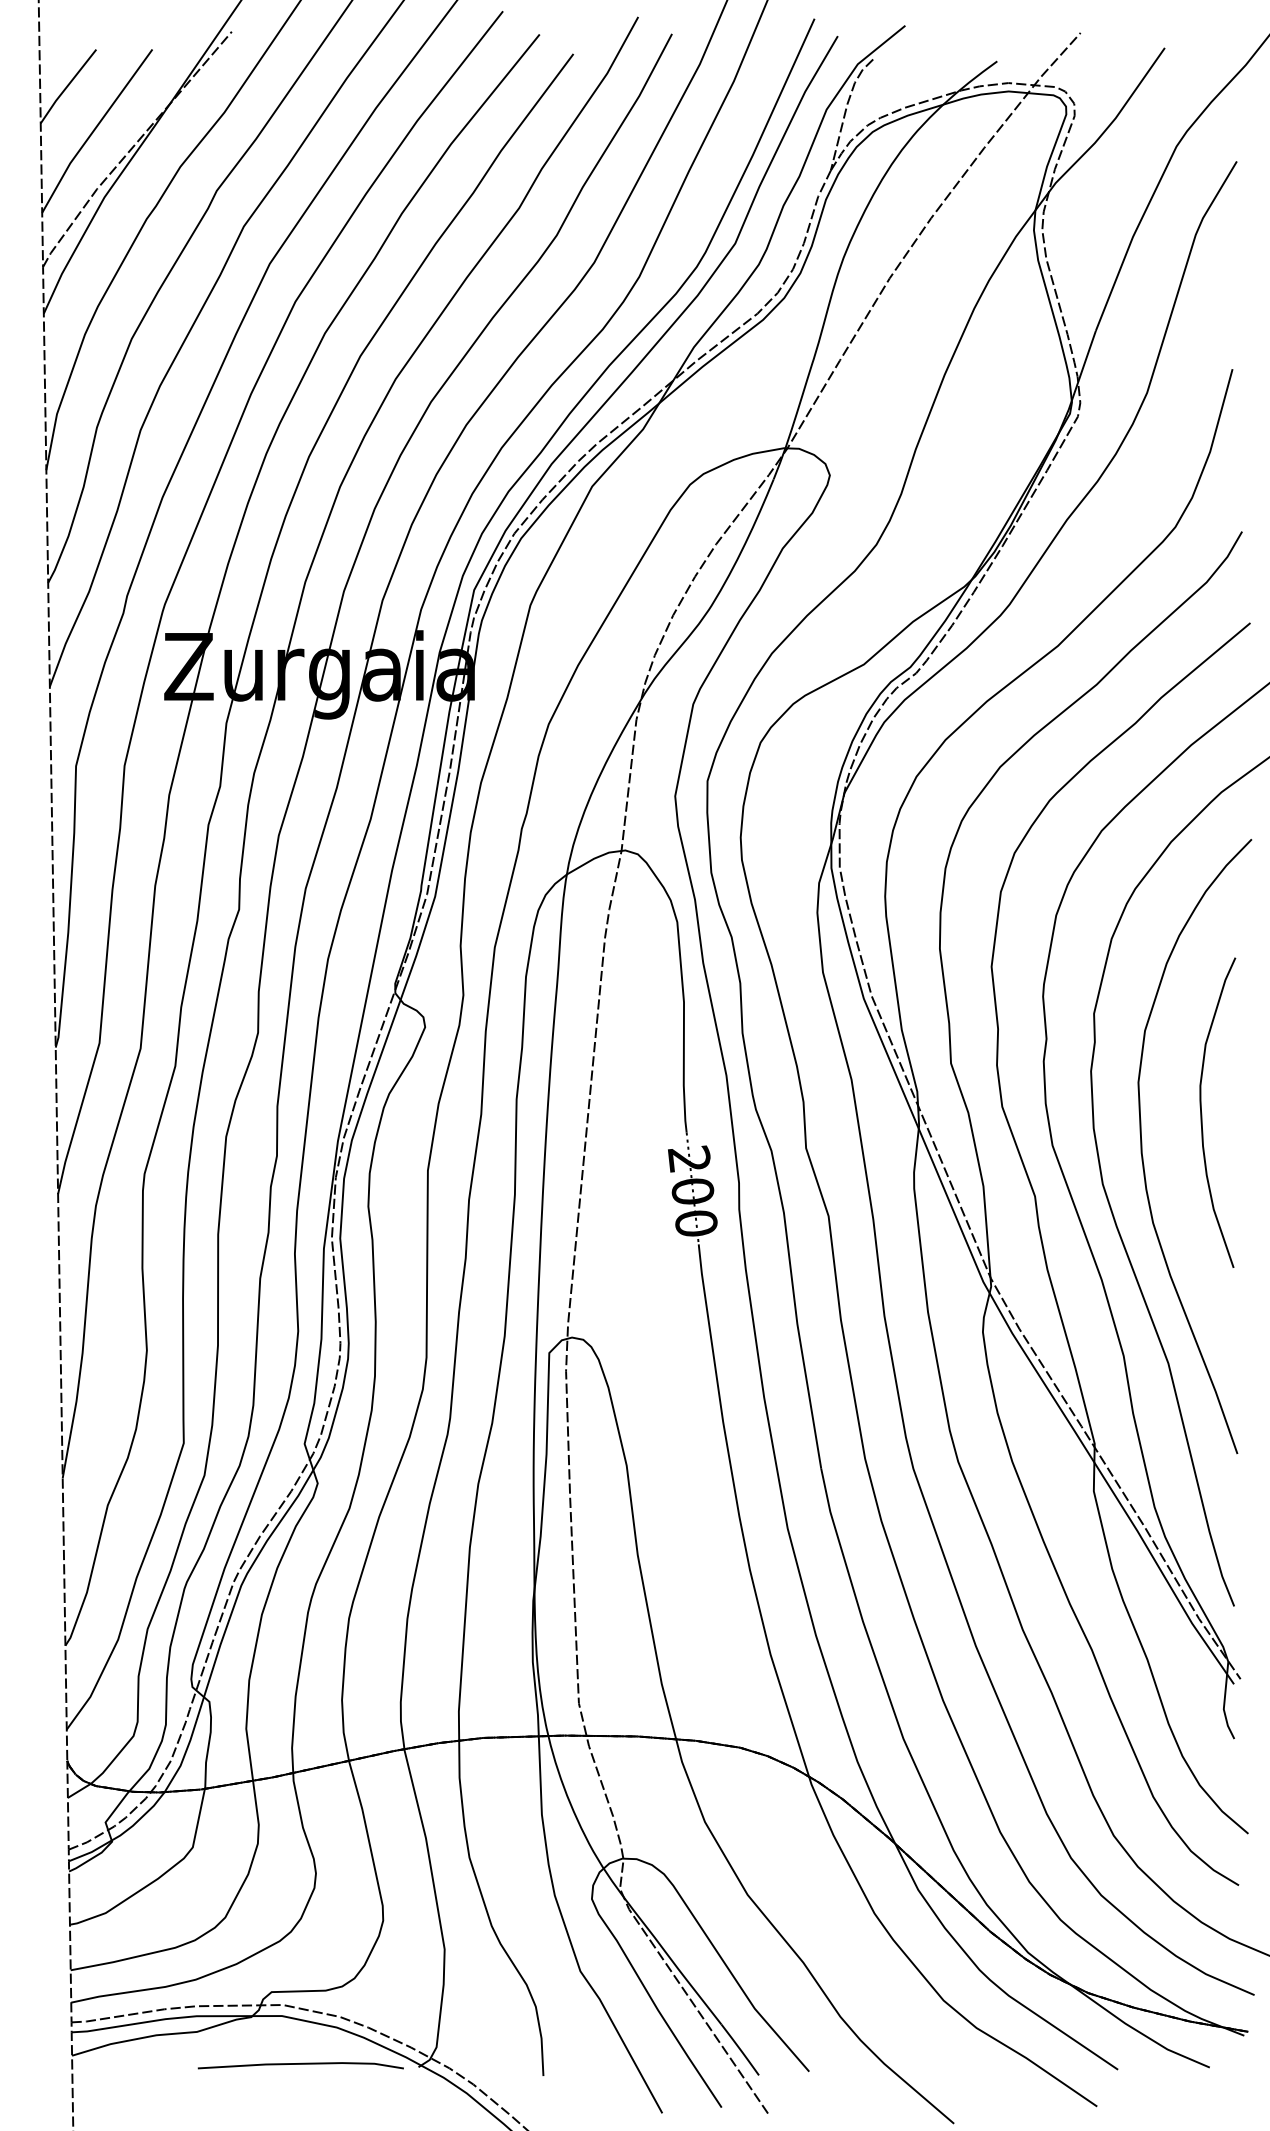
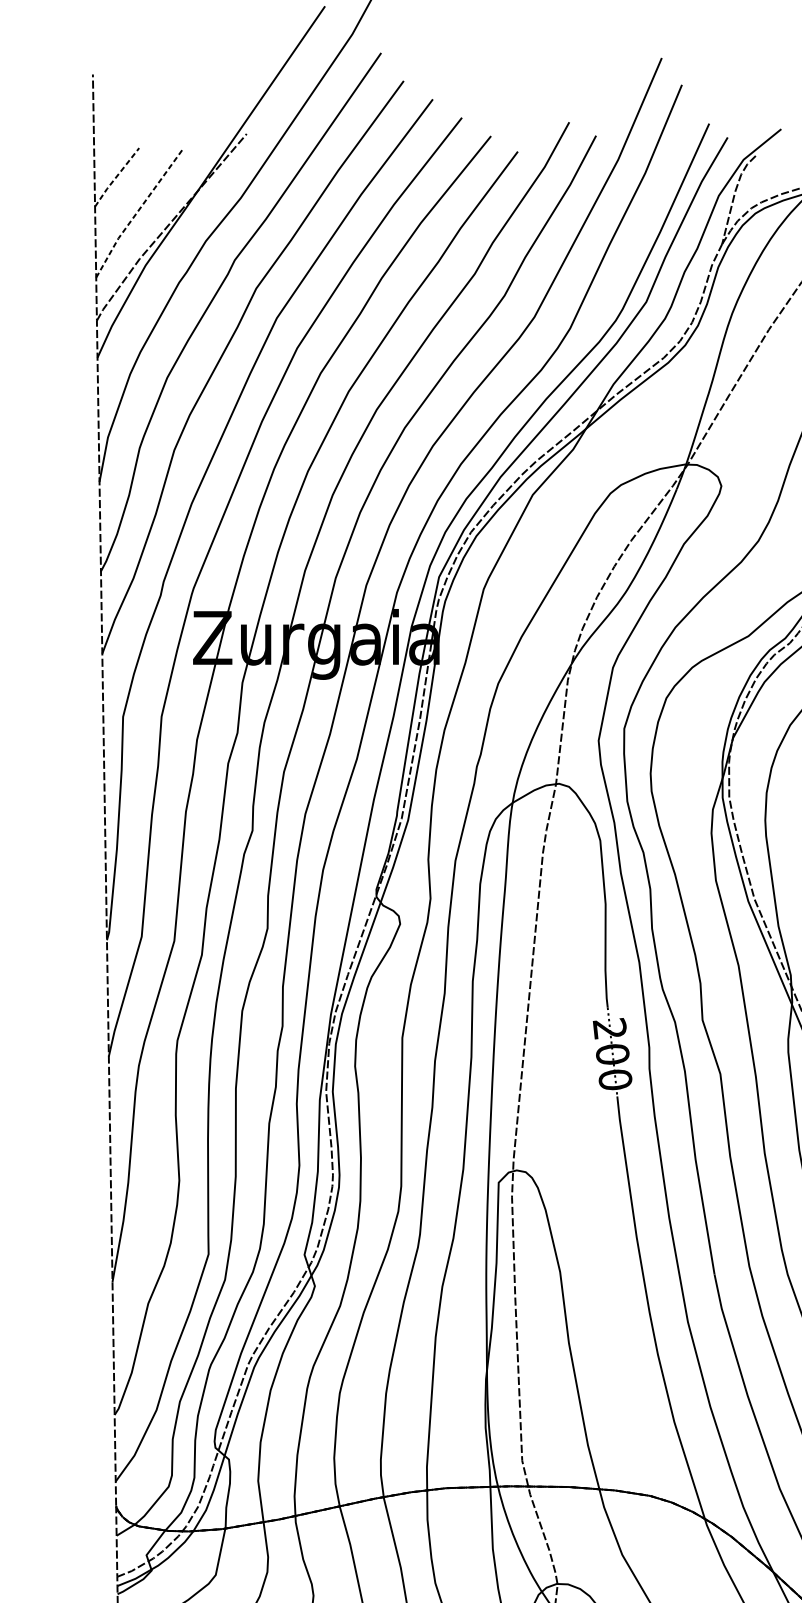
line: (67, 86) -> (116, 177), solid -> dashed
line: (94, 129) -> (137, 211), solid -> dashed

